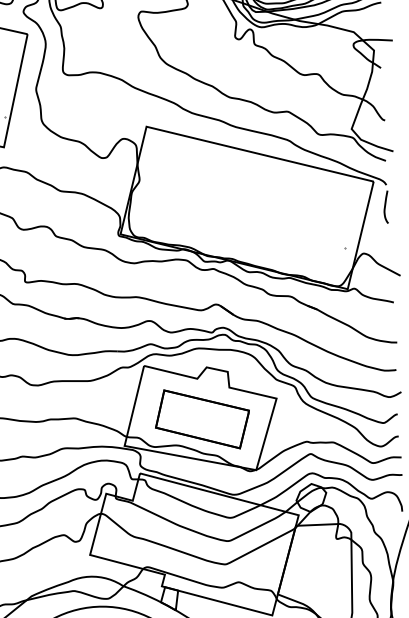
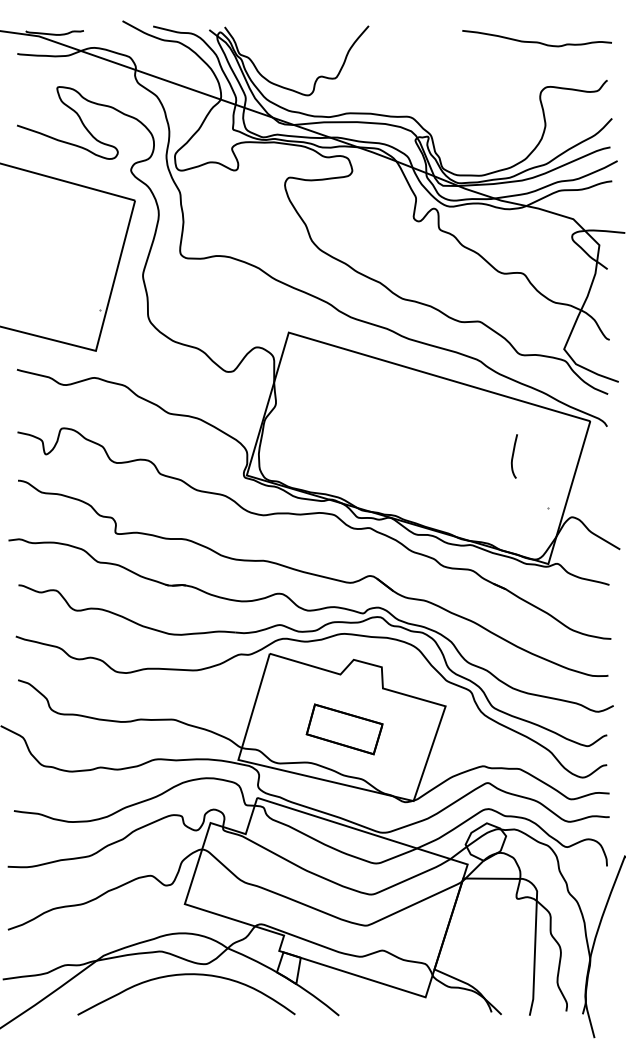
curve: (385, 207) -> (513, 456), moved
part: (202, 419) -> (344, 729), size x0.6

